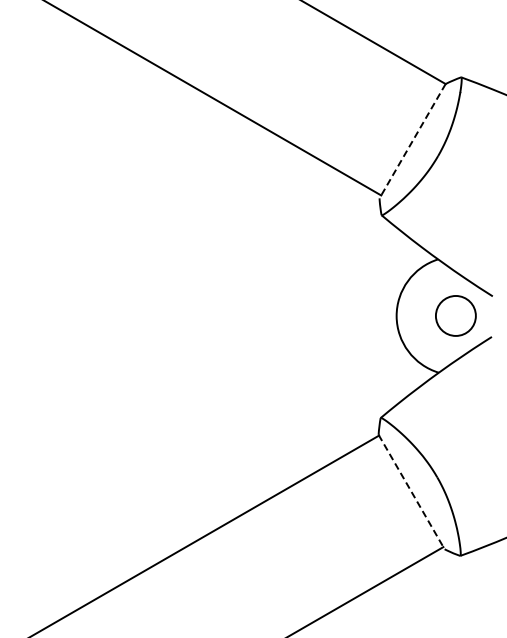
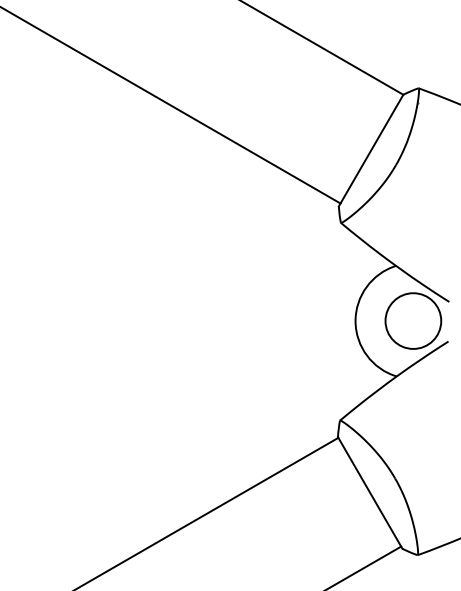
line: (412, 141) -> (371, 150), dashed -> solid
circle: (455, 315) -> (412, 320), size x1.43
line: (411, 492) -> (370, 493), dashed -> solid

